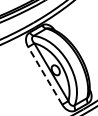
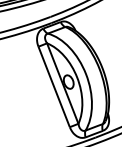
line: (45, 75) -> (54, 86), dashed -> solid

